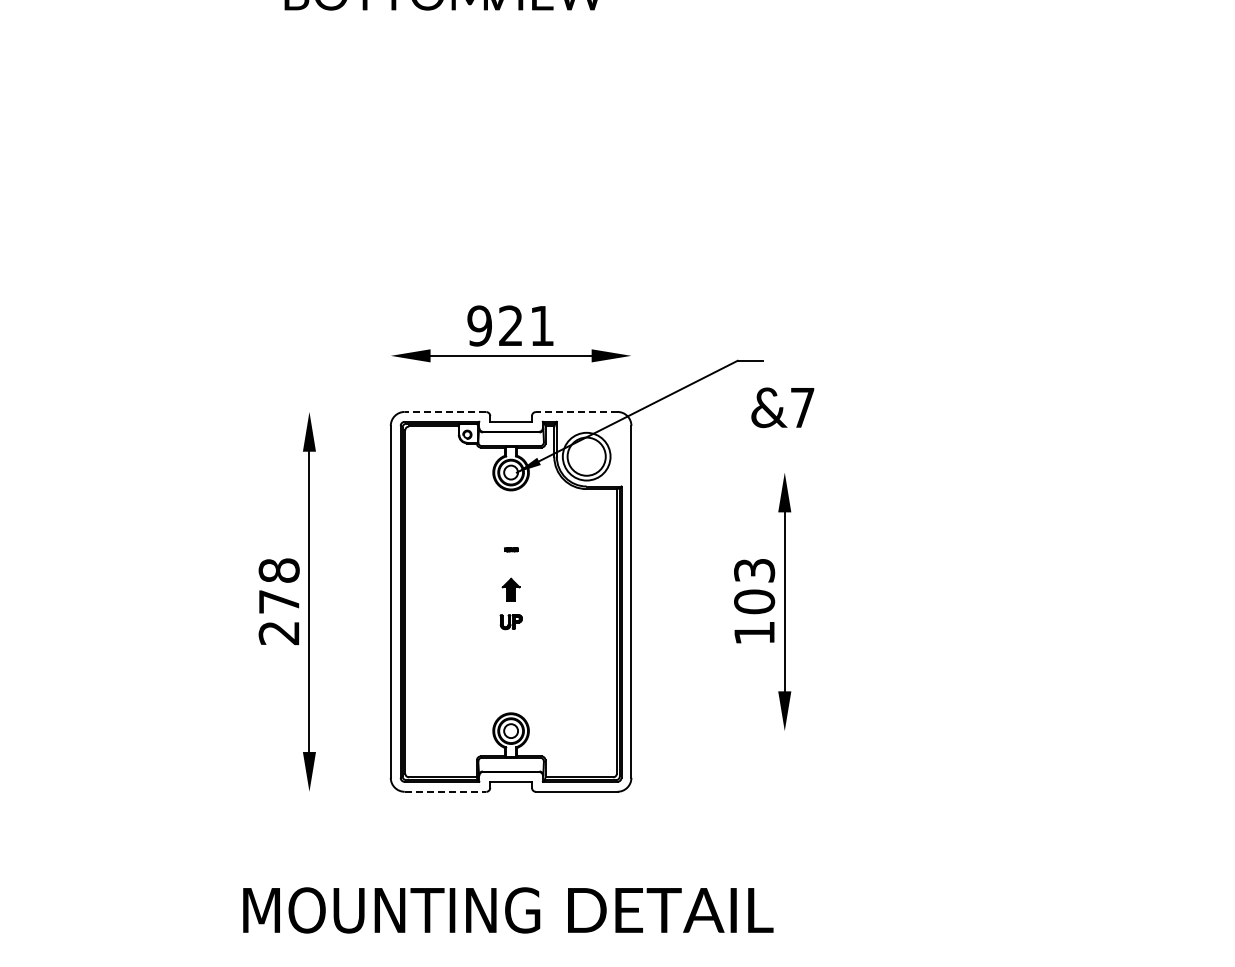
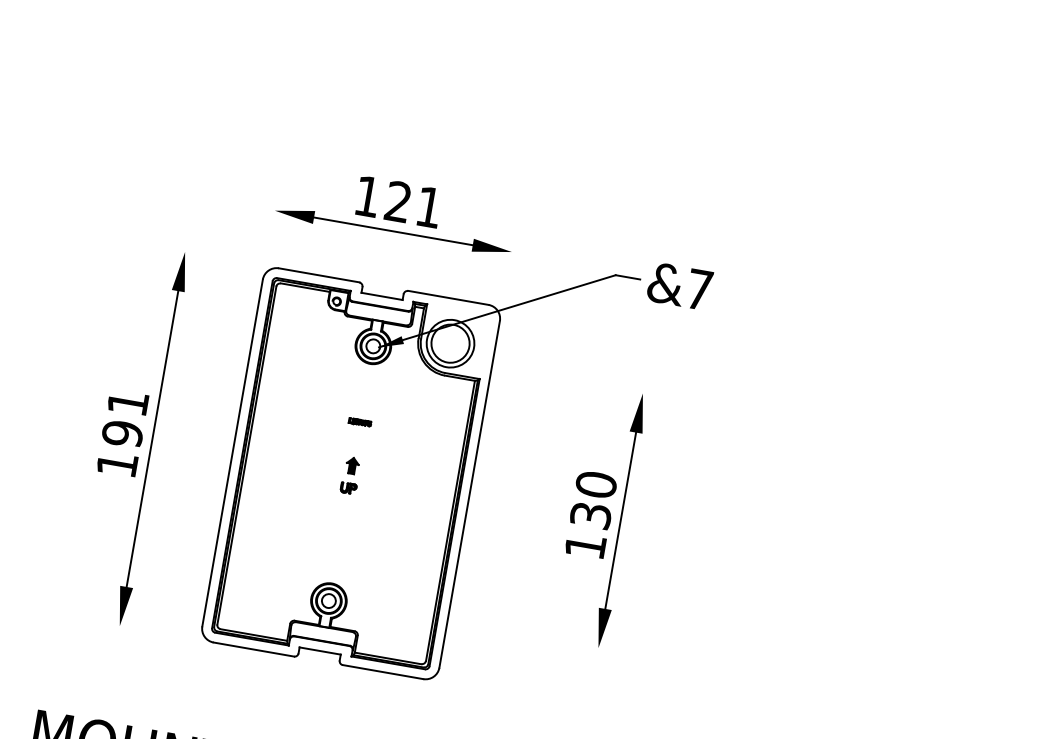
text: (479, 325) -> (367, 196), 921 -> 121
text: (782, 407) -> (679, 286), moved
line: (445, 411) -> (319, 274), dashed -> solid
line: (576, 411) -> (448, 297), dashed -> solid
part: (511, 549) -> (360, 422), size x1.67
text: (754, 586) -> (593, 500), 103 -> 130
text: (278, 601) -> (122, 433), 278 -> 191
part: (510, 603) -> (350, 475), size x0.71
line: (445, 791) -> (253, 649), dashed -> solid

